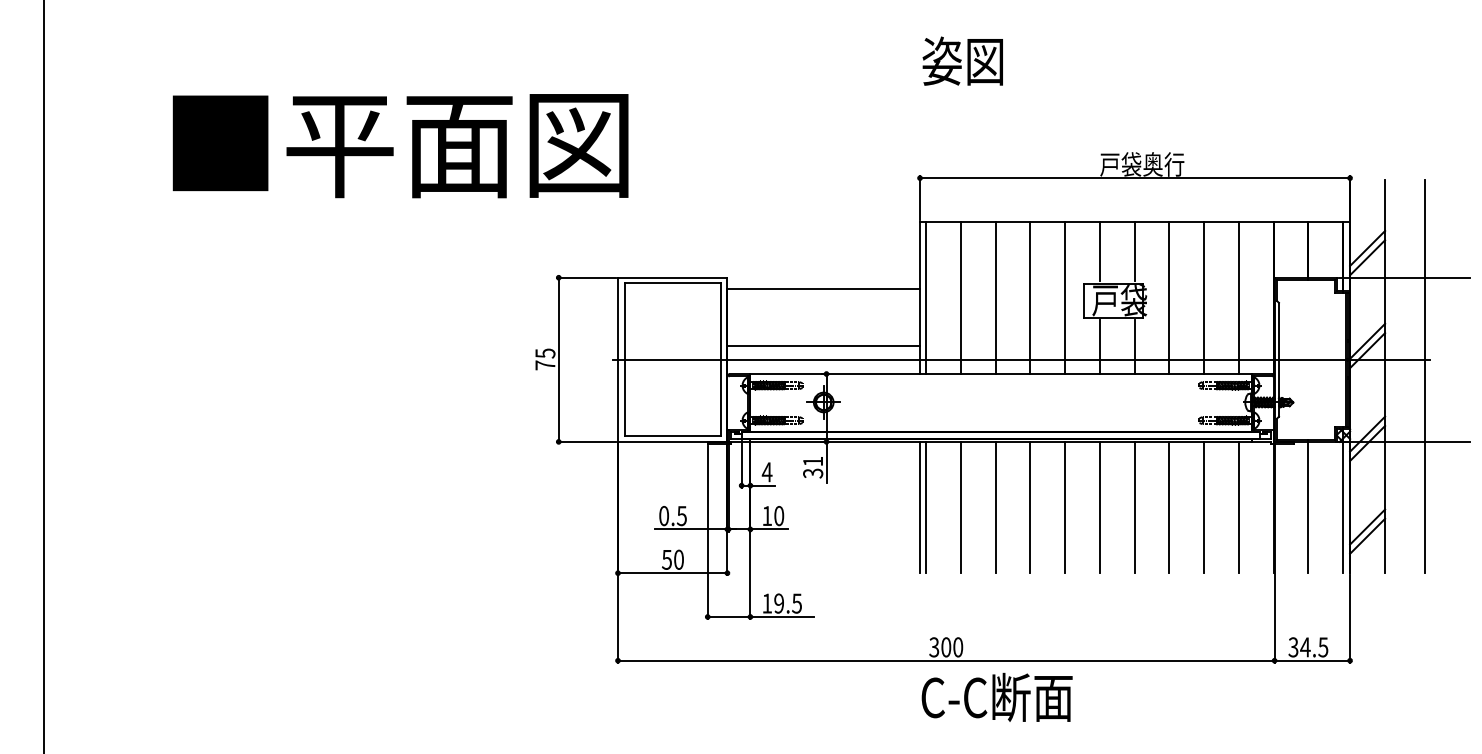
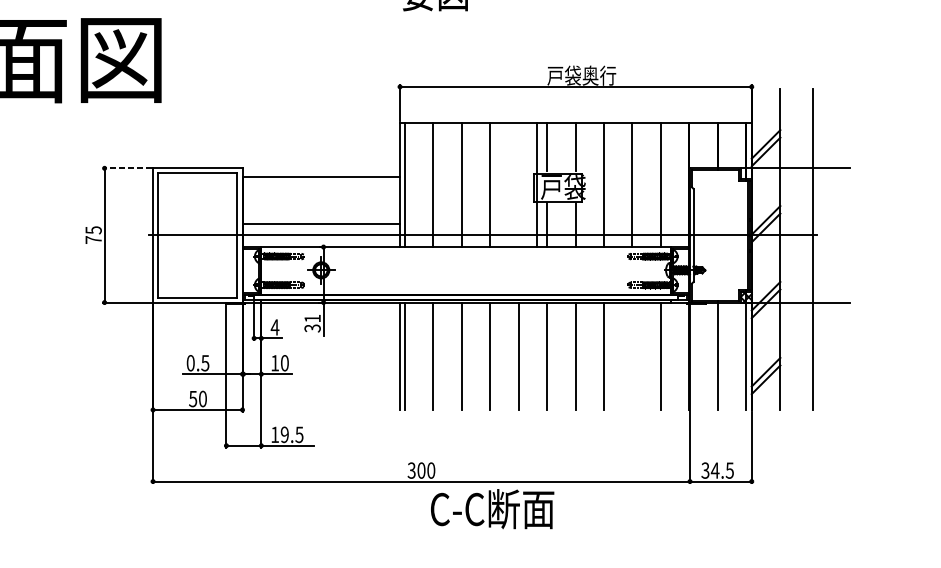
line: (586, 277) -> (127, 168), solid -> dashed
line: (1065, 297) -> (537, 184), moved
line: (1204, 507) -> (632, 356), removed
text: (996, 696) -> (492, 508), moved

